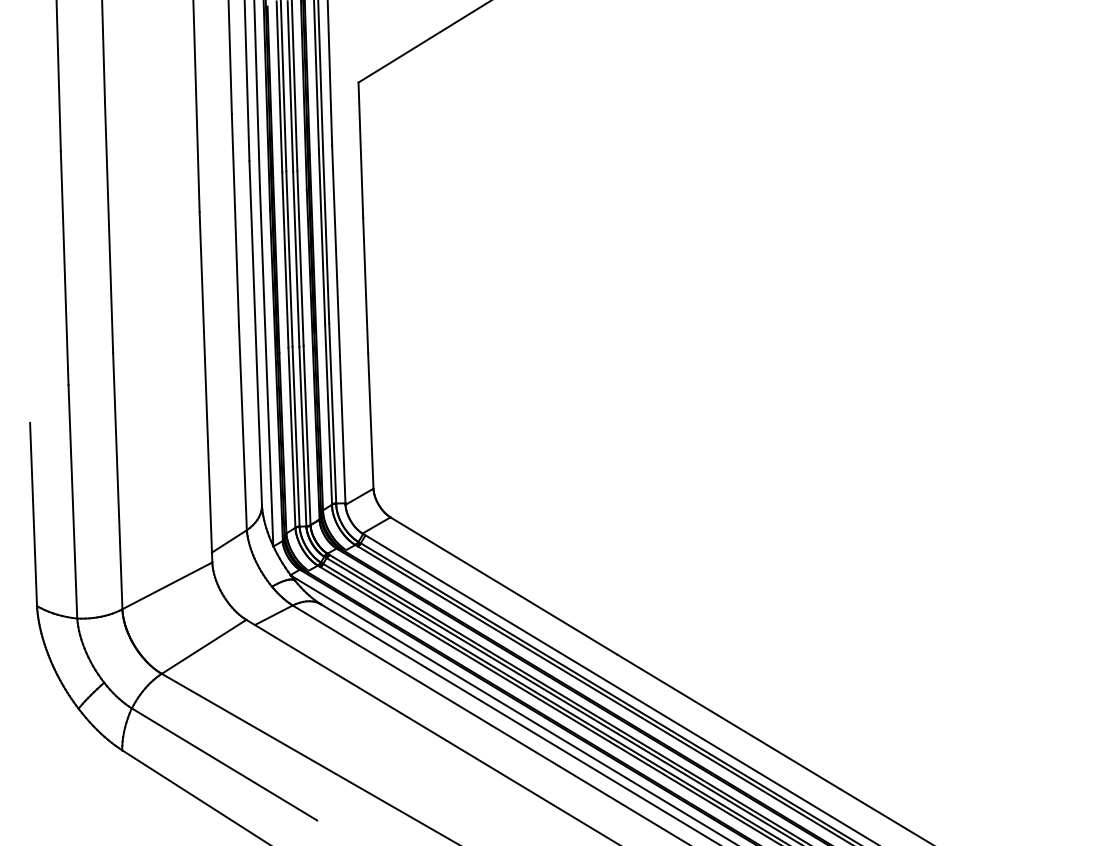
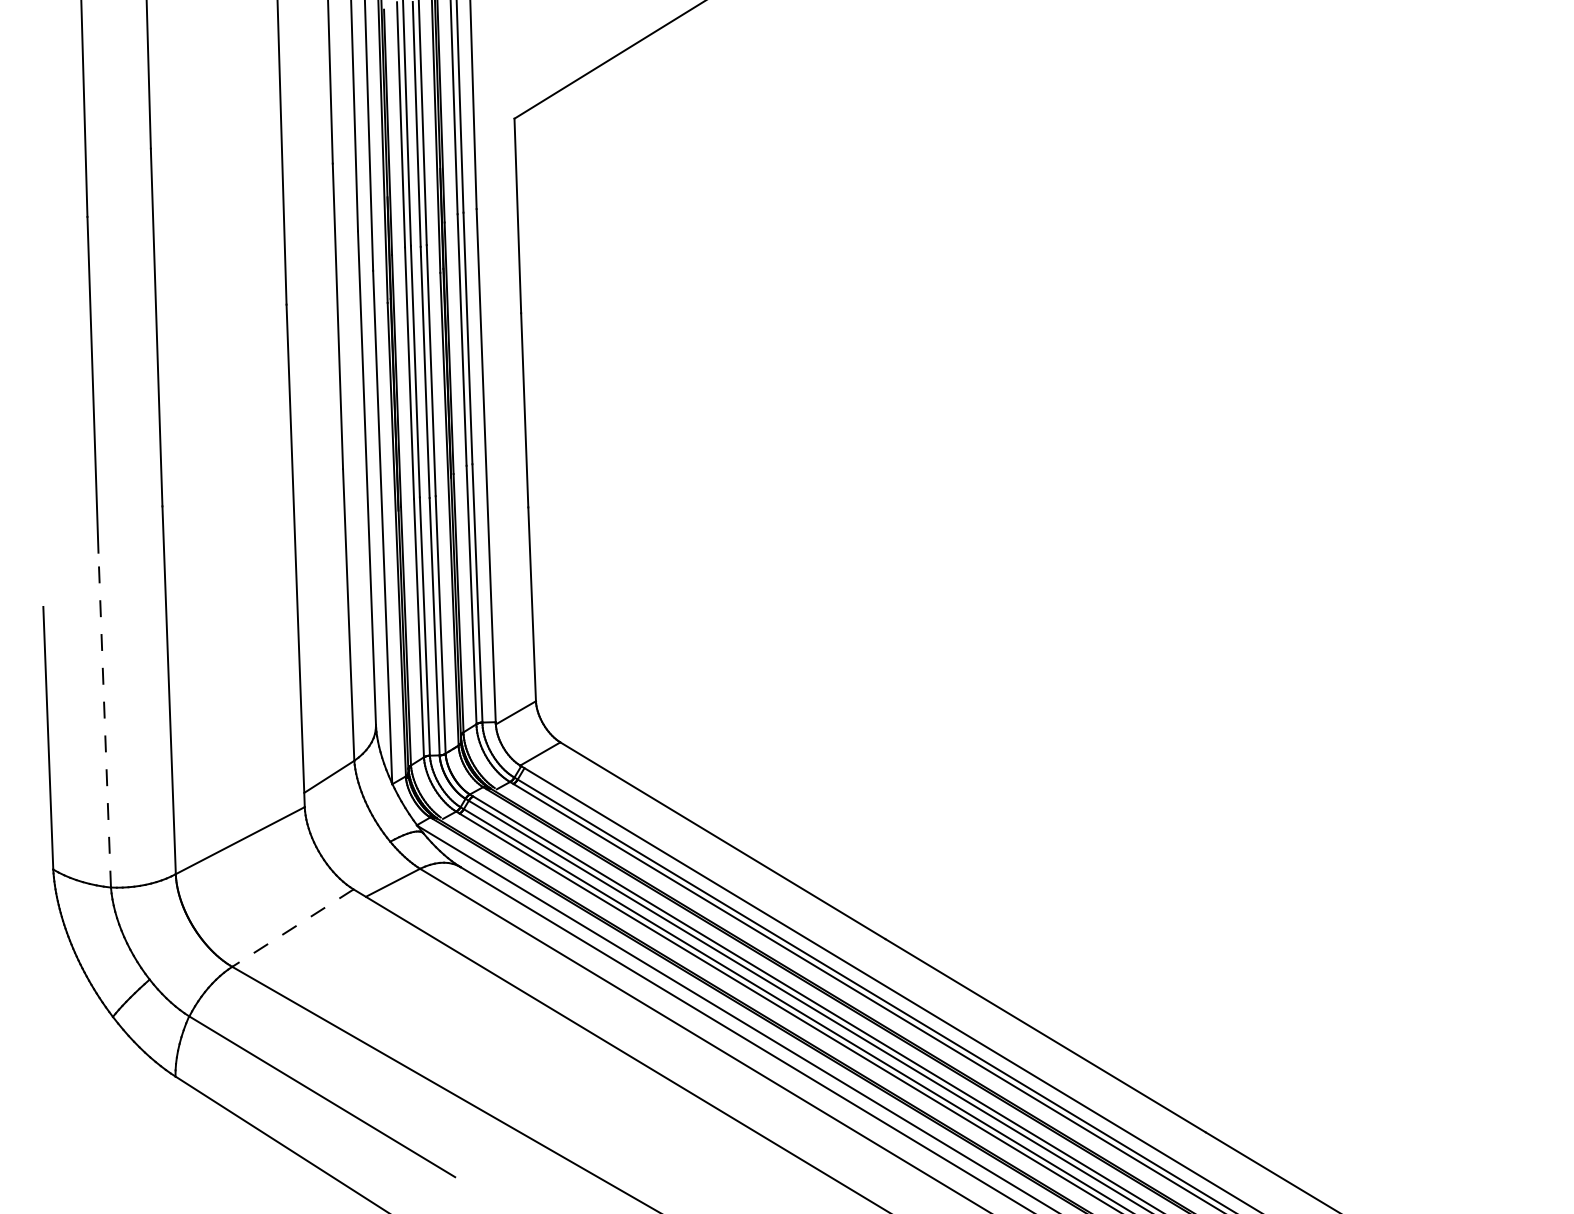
line: (72, 501) -> (104, 719), solid -> dashed
line: (203, 647) -> (292, 929), solid -> dashed

